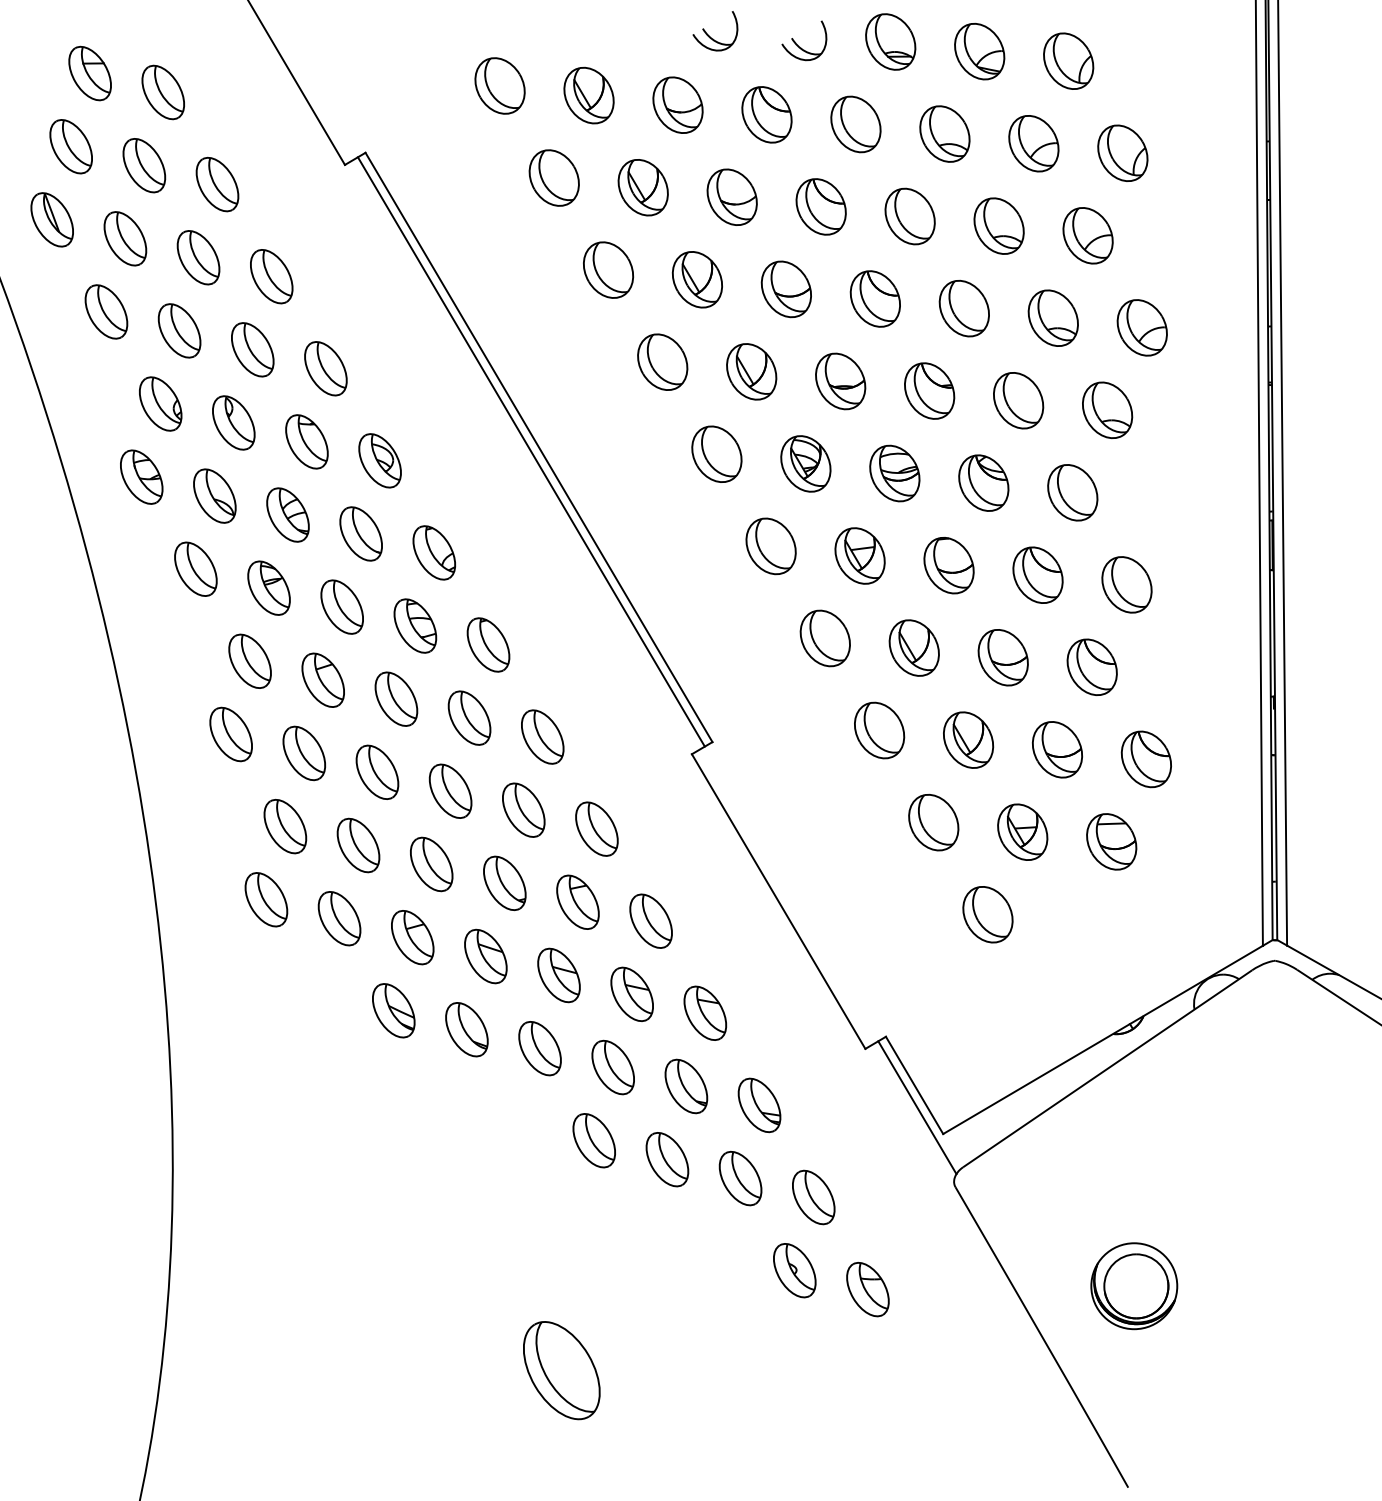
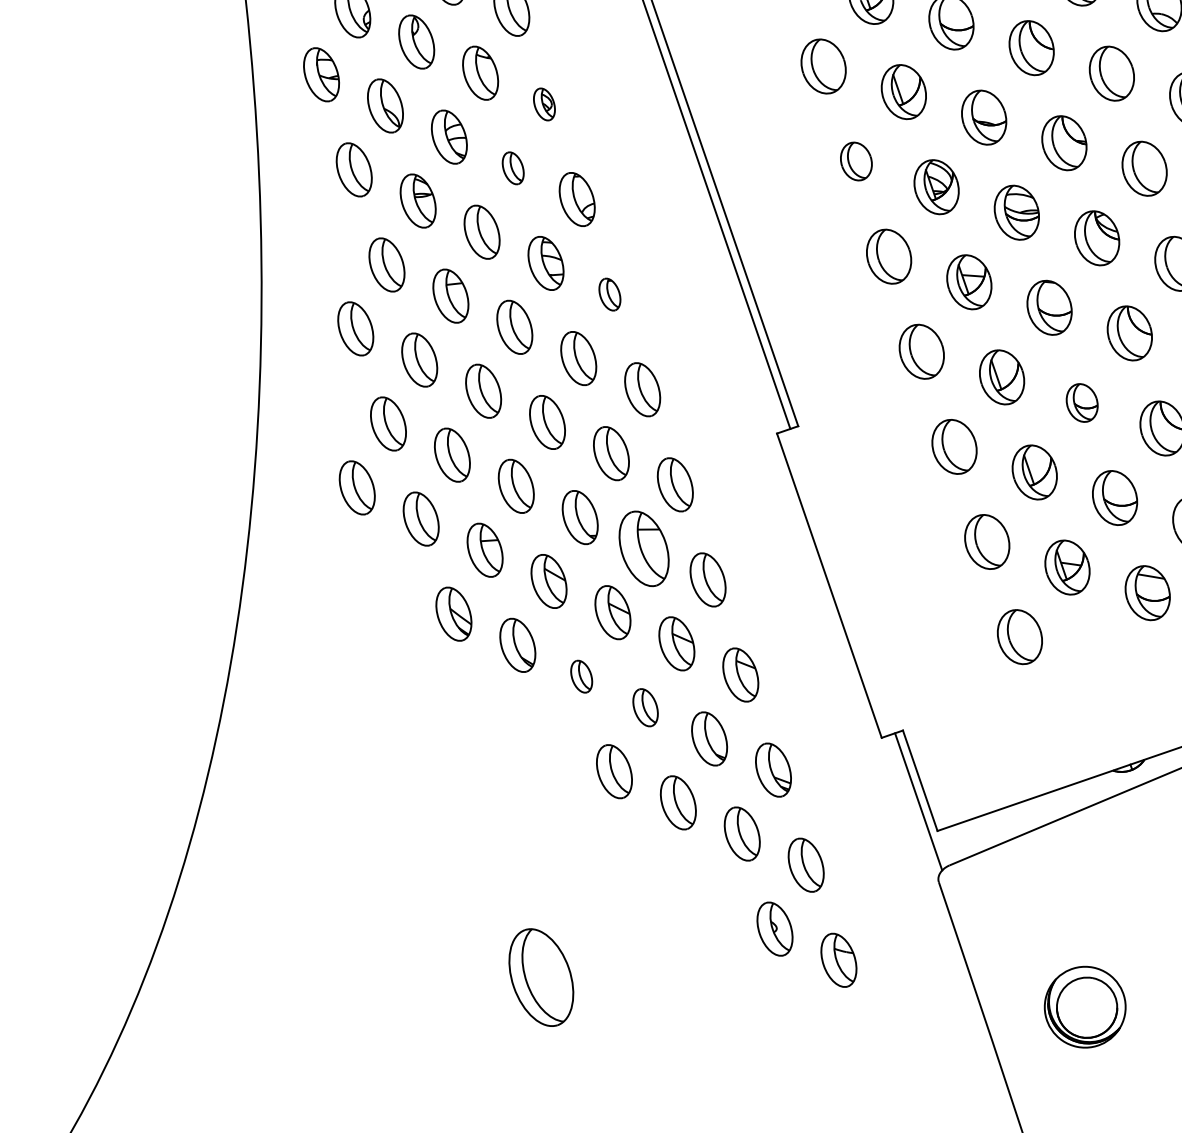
part: (716, 453) -> (856, 160), size x0.7
part: (379, 460) -> (544, 104), size x0.6
part: (360, 533) -> (512, 167), size x0.6
part: (488, 644) -> (610, 294), size x0.6
part: (1002, 657) -> (1081, 402), size x0.7
part: (577, 901) -> (643, 547), size x1.4
part: (539, 1048) -> (581, 676), size x0.6
part: (612, 1067) -> (645, 707), size x0.7

